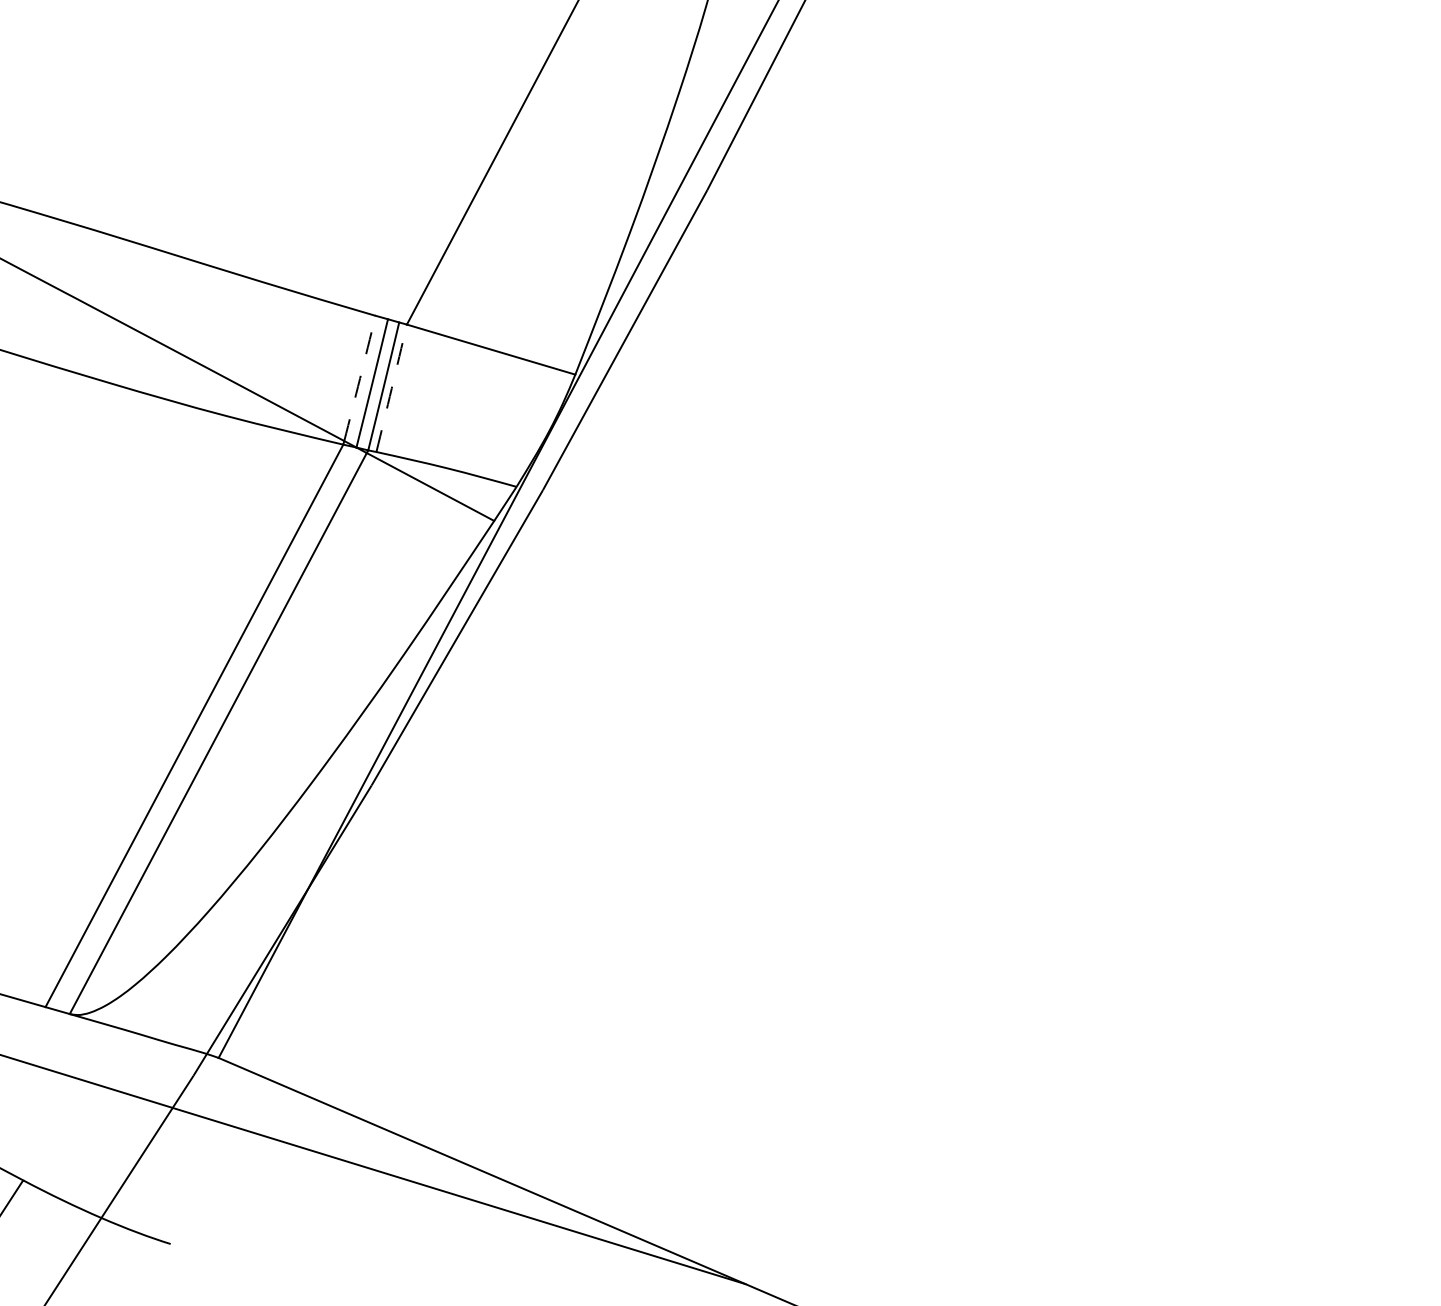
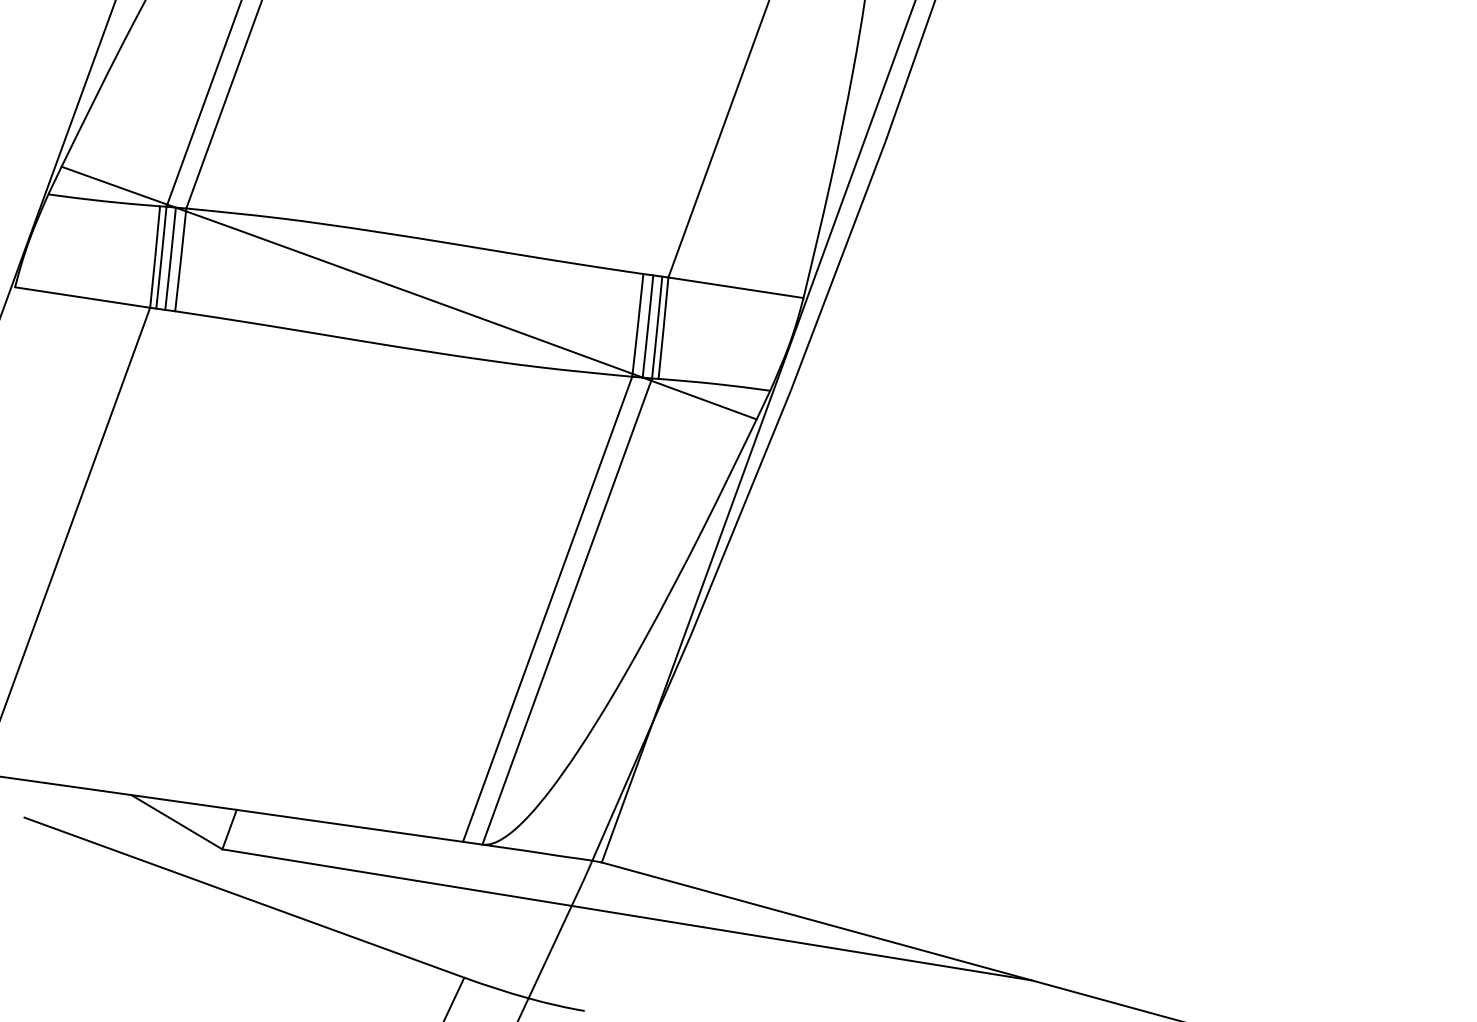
arc: (360, 377) -> (638, 323), dashed -> solid
arc: (391, 388) -> (663, 328), dashed -> solid

